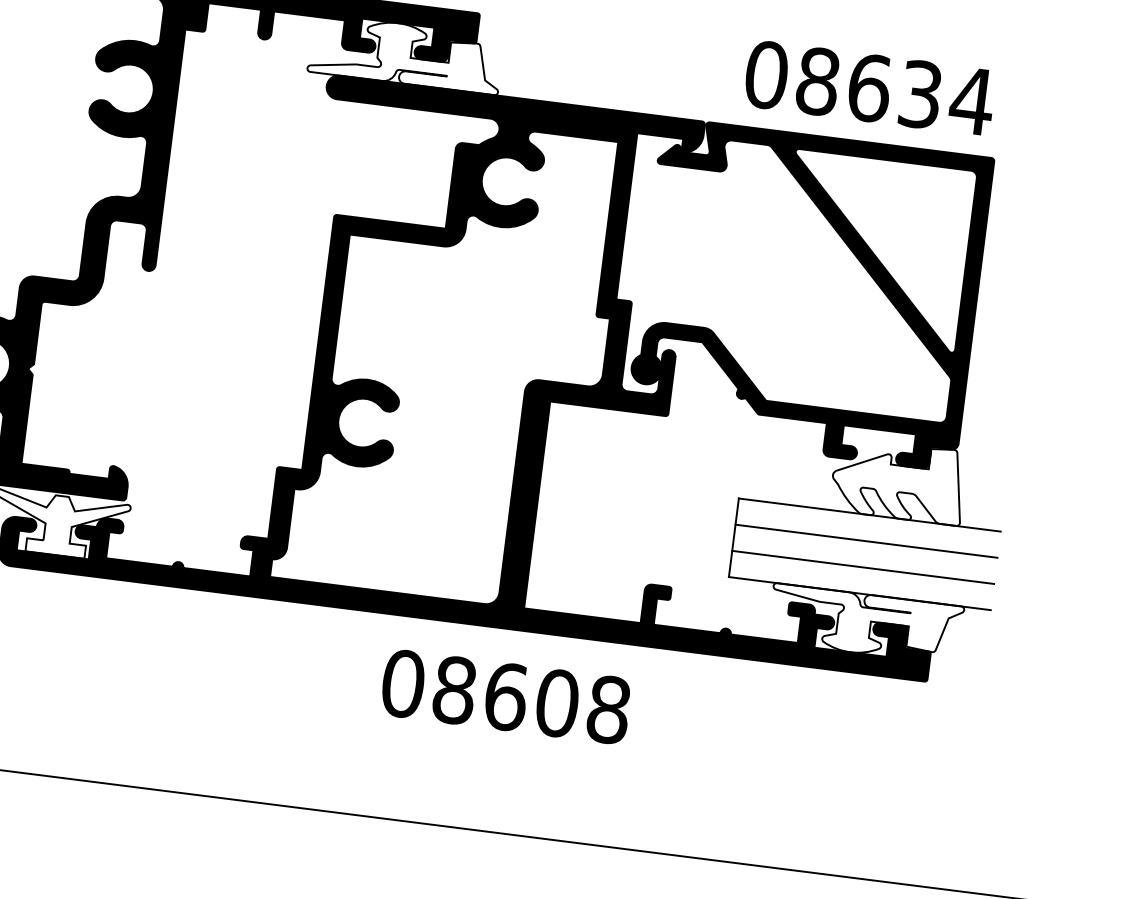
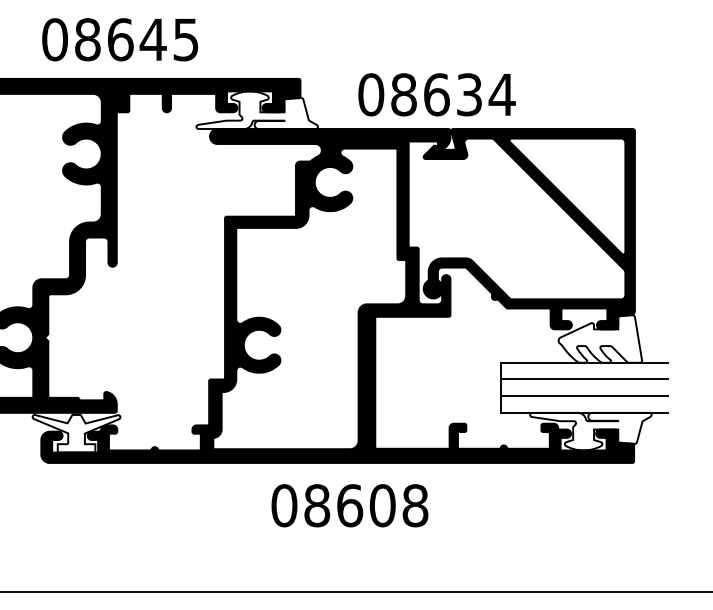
text: (869, 87) -> (436, 94), moved
text: (505, 696) -> (349, 505), moved

